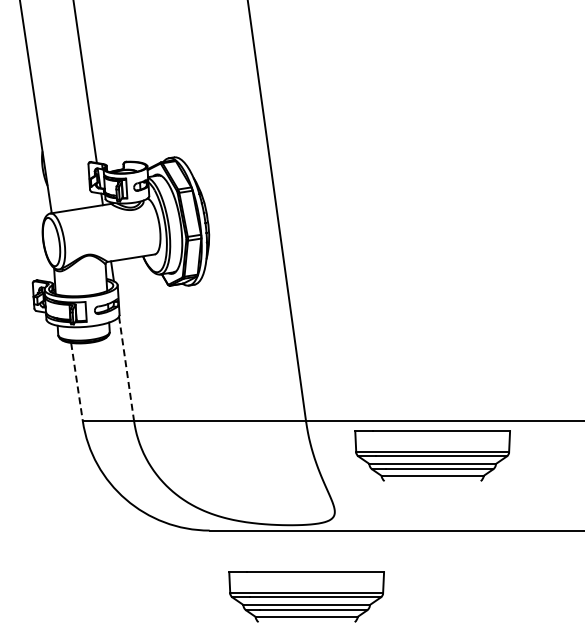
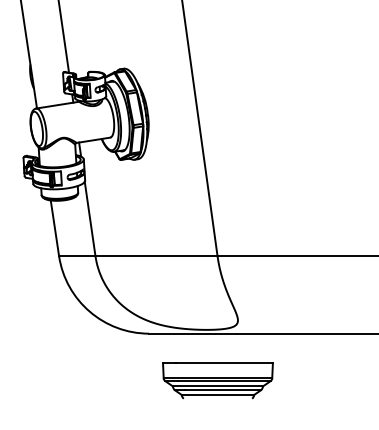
line: (126, 368) -> (90, 218), dashed -> solid
line: (77, 382) -> (55, 228), dashed -> solid
part: (432, 455) -> (307, 280), removed

